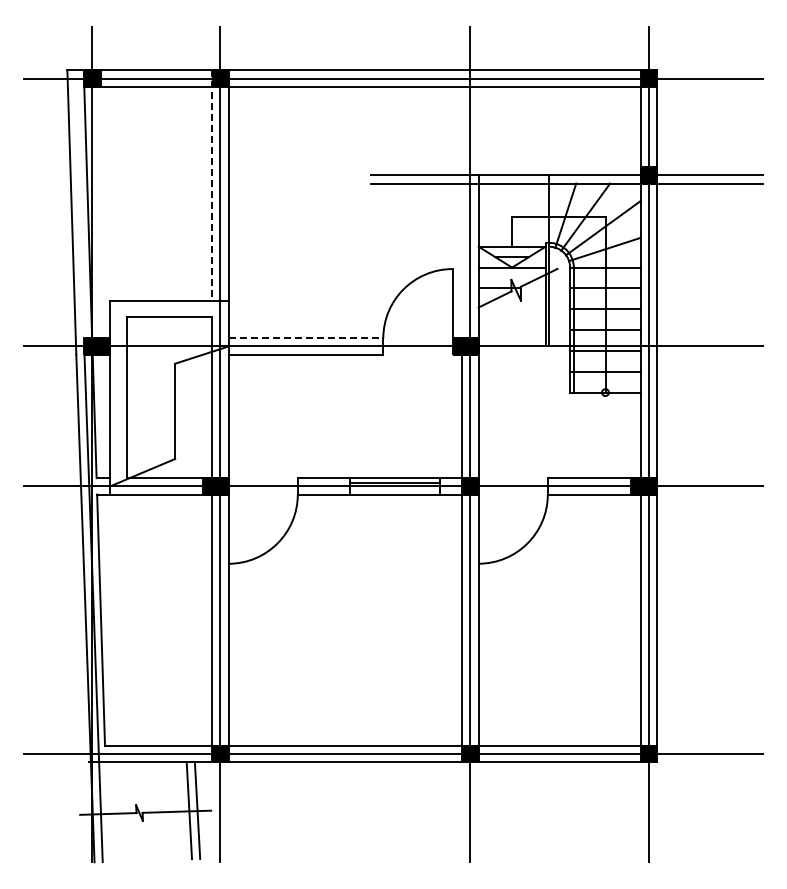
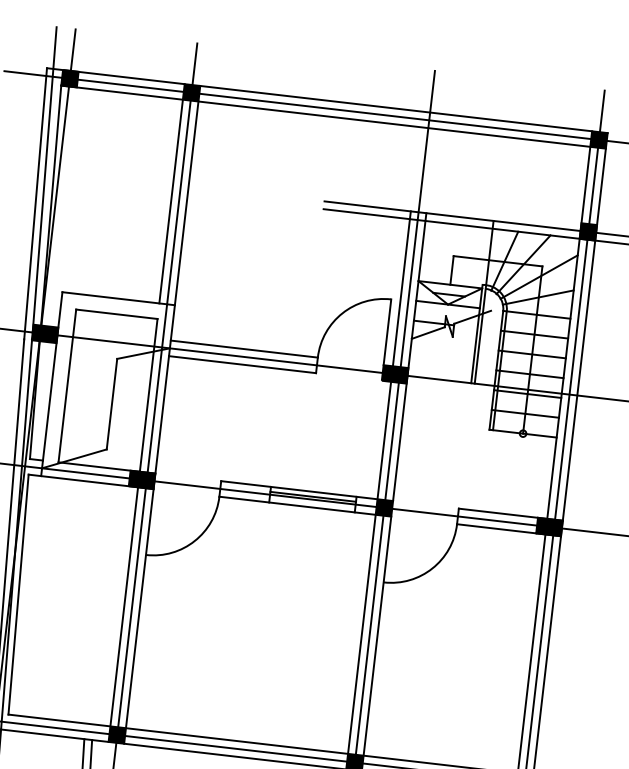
line: (78, 186) -> (44, 179), added
line: (212, 186) -> (172, 194), dashed -> solid
line: (462, 256) -> (402, 288), added
line: (306, 338) -> (244, 349), dashed -> solid

